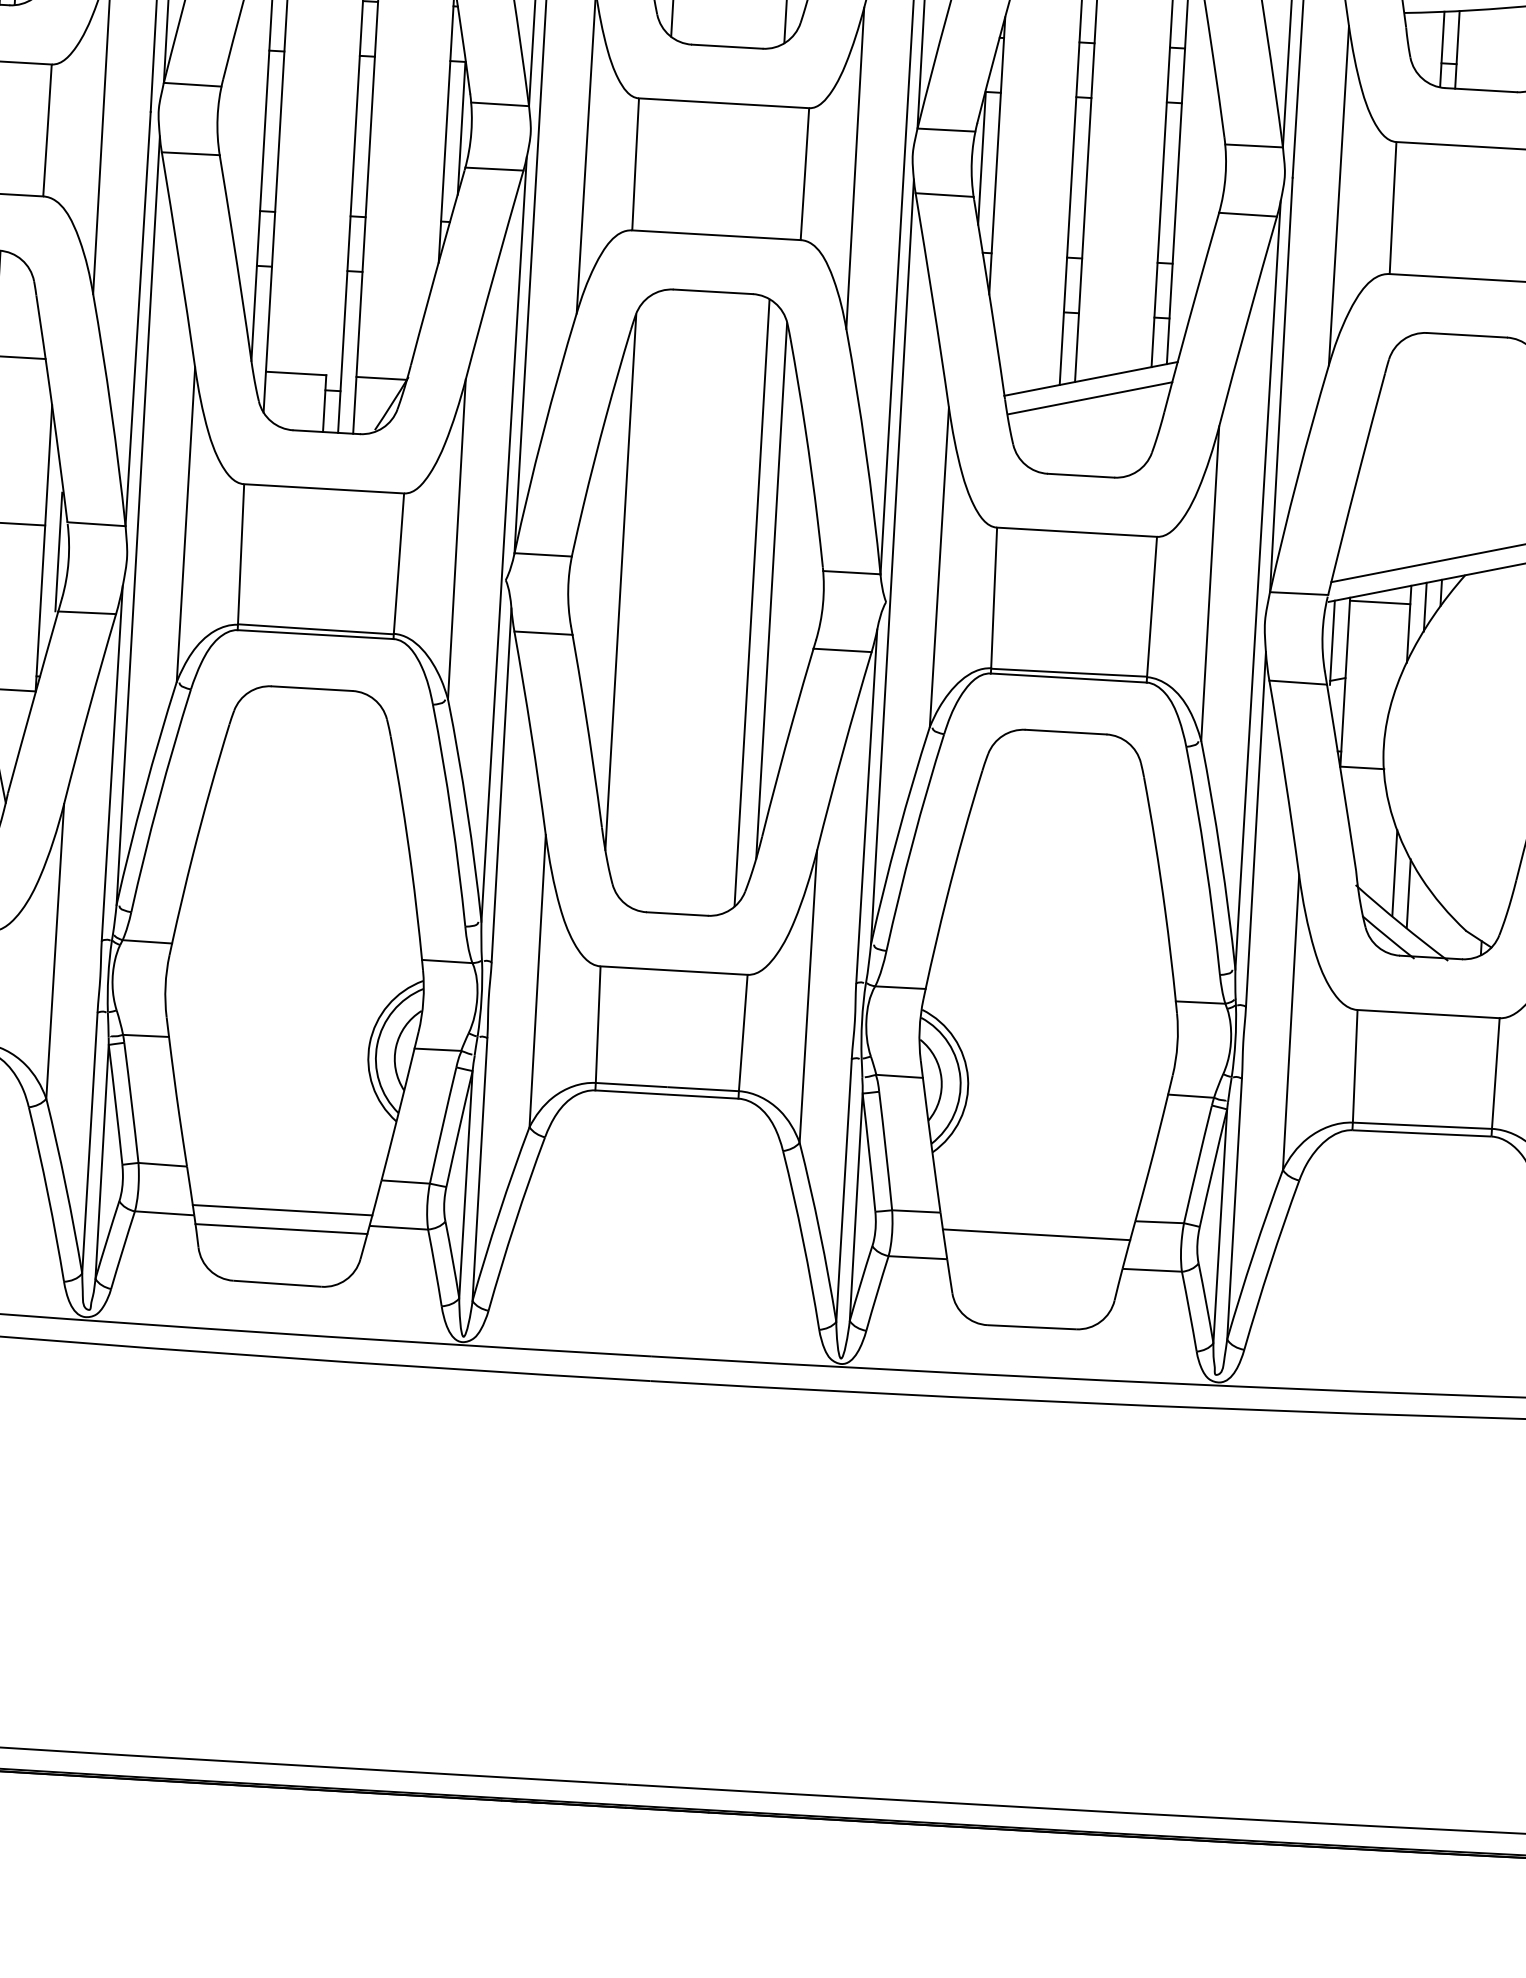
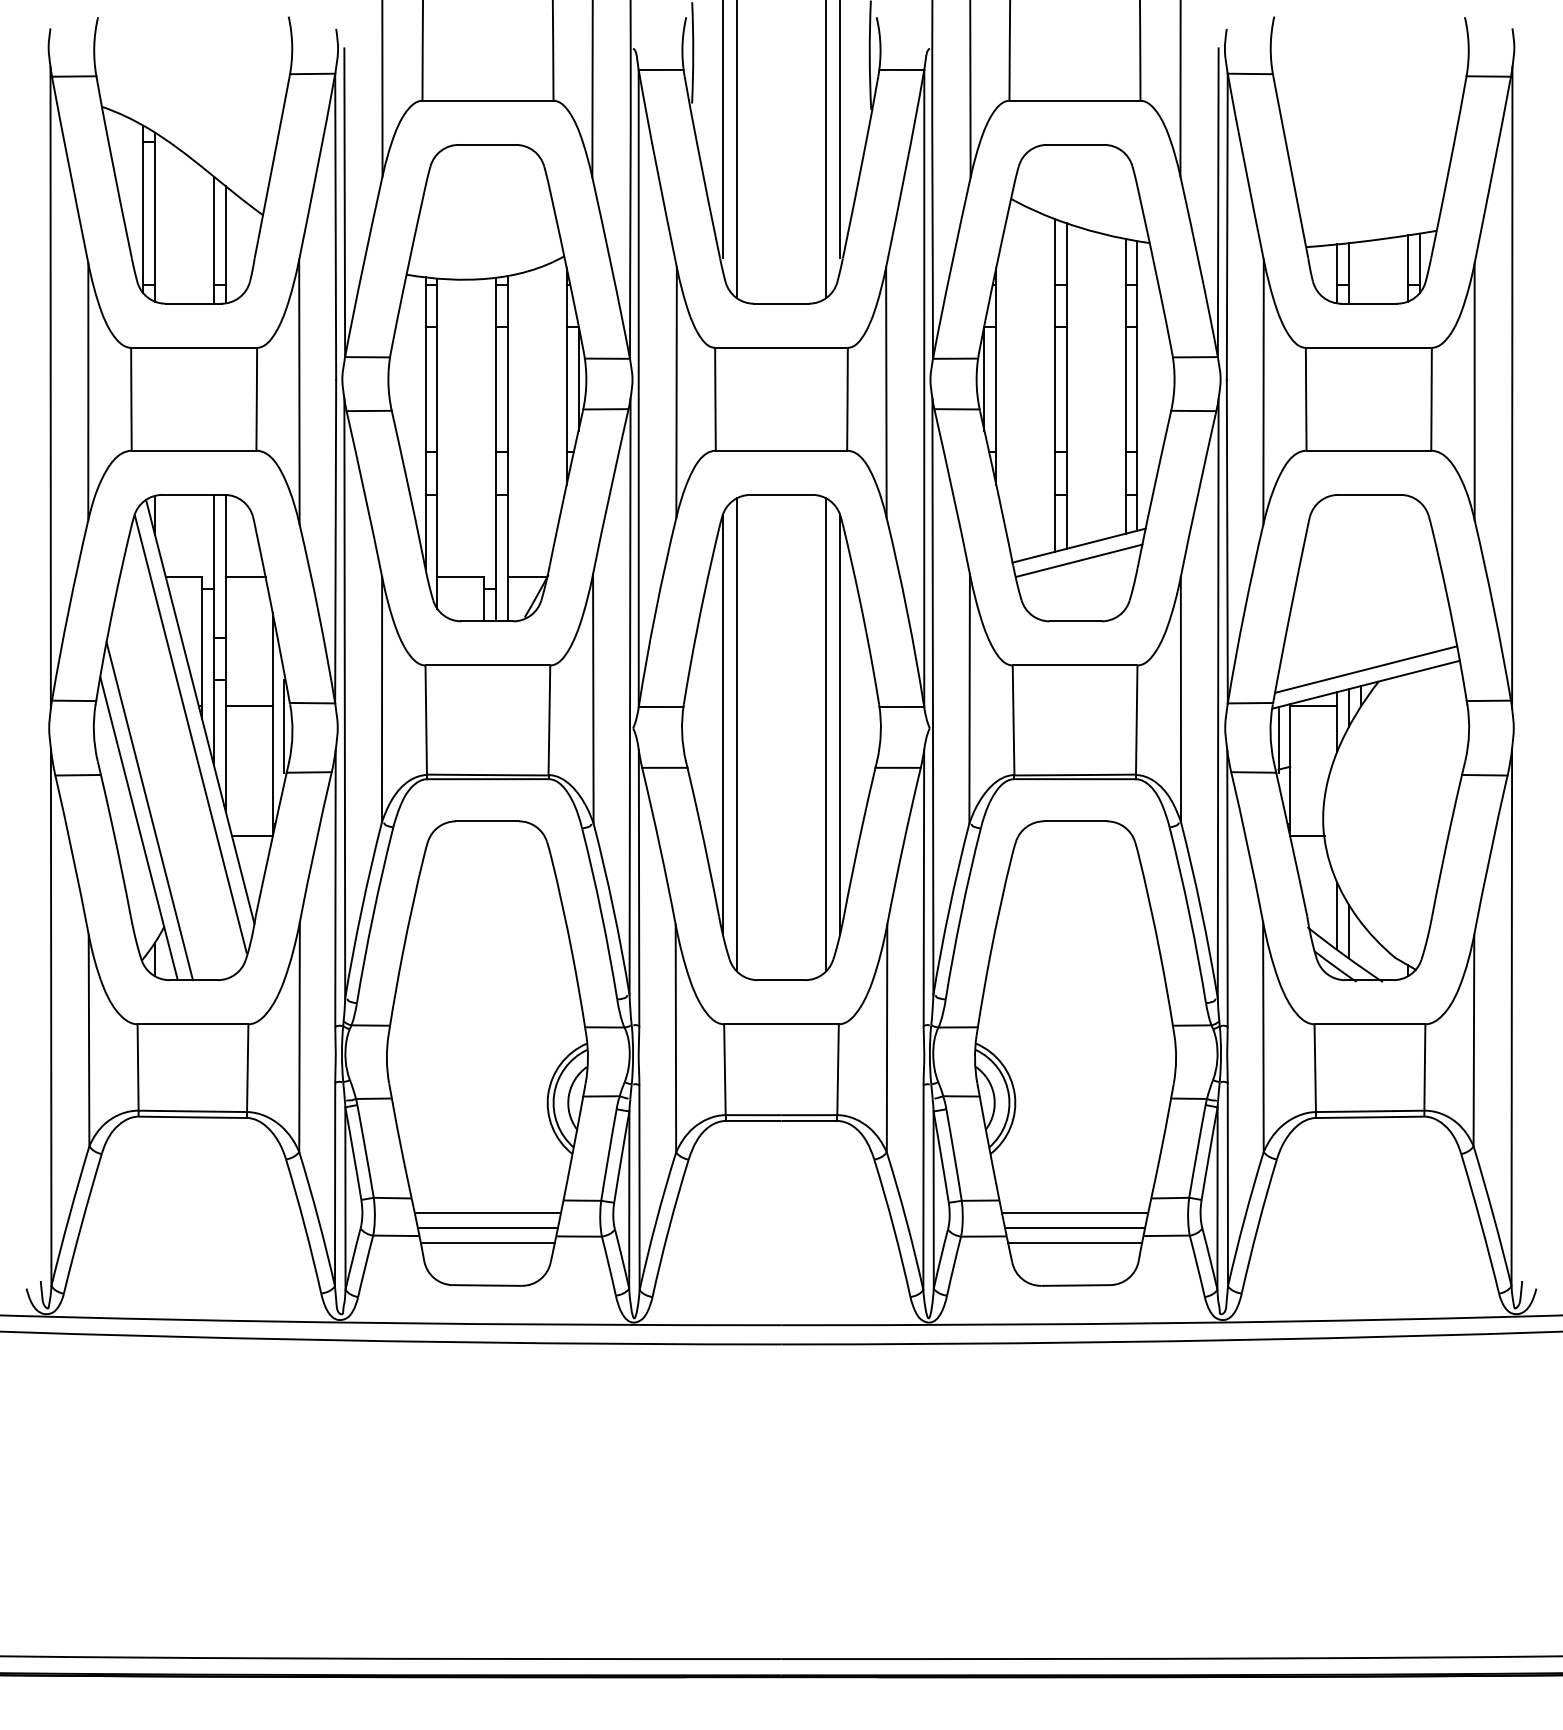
line: (639, 595) -> (737, 734), added
line: (283, 1191) -> (487, 1213), added
line: (1035, 1254) -> (1075, 1228), added
line: (1034, 1272) -> (1075, 1242), added

